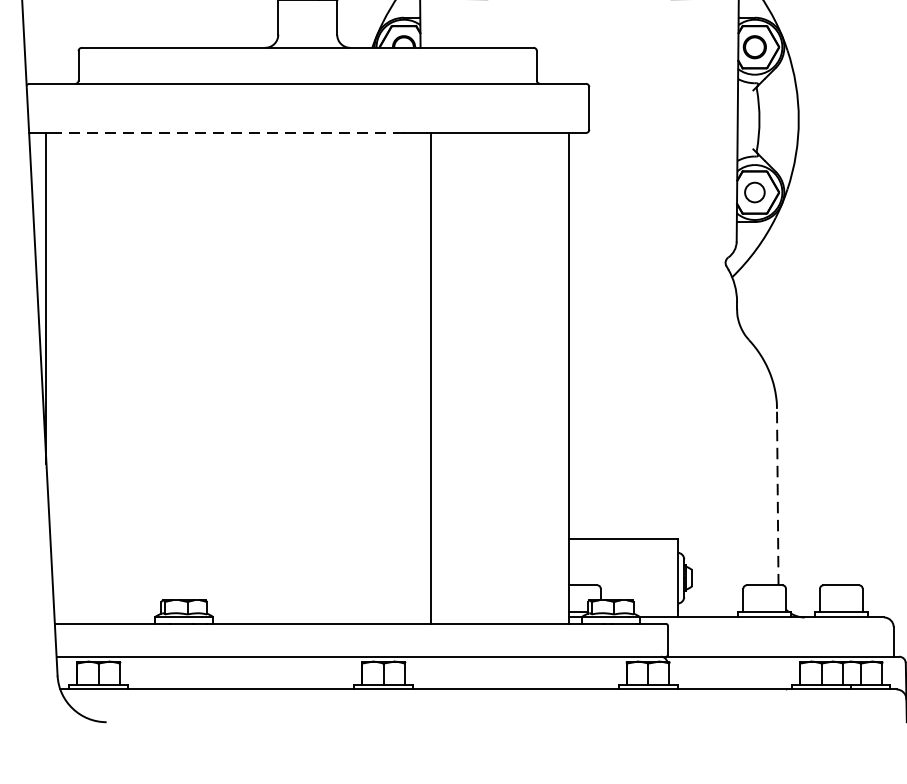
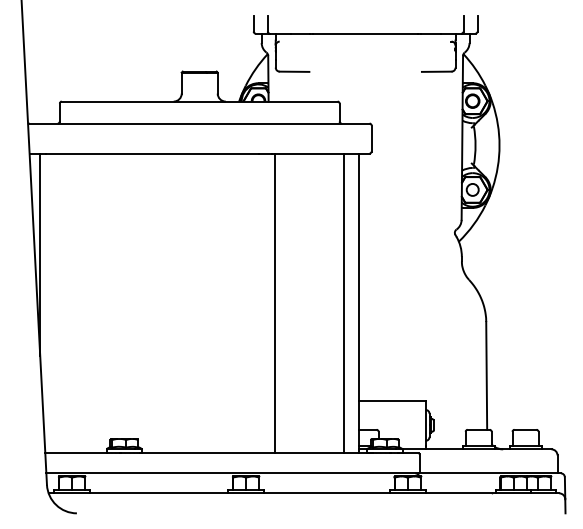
line: (228, 132) -> (151, 153), dashed -> solid
line: (543, 378) -> (343, 303), added
line: (777, 496) -> (486, 375), dashed -> solid

